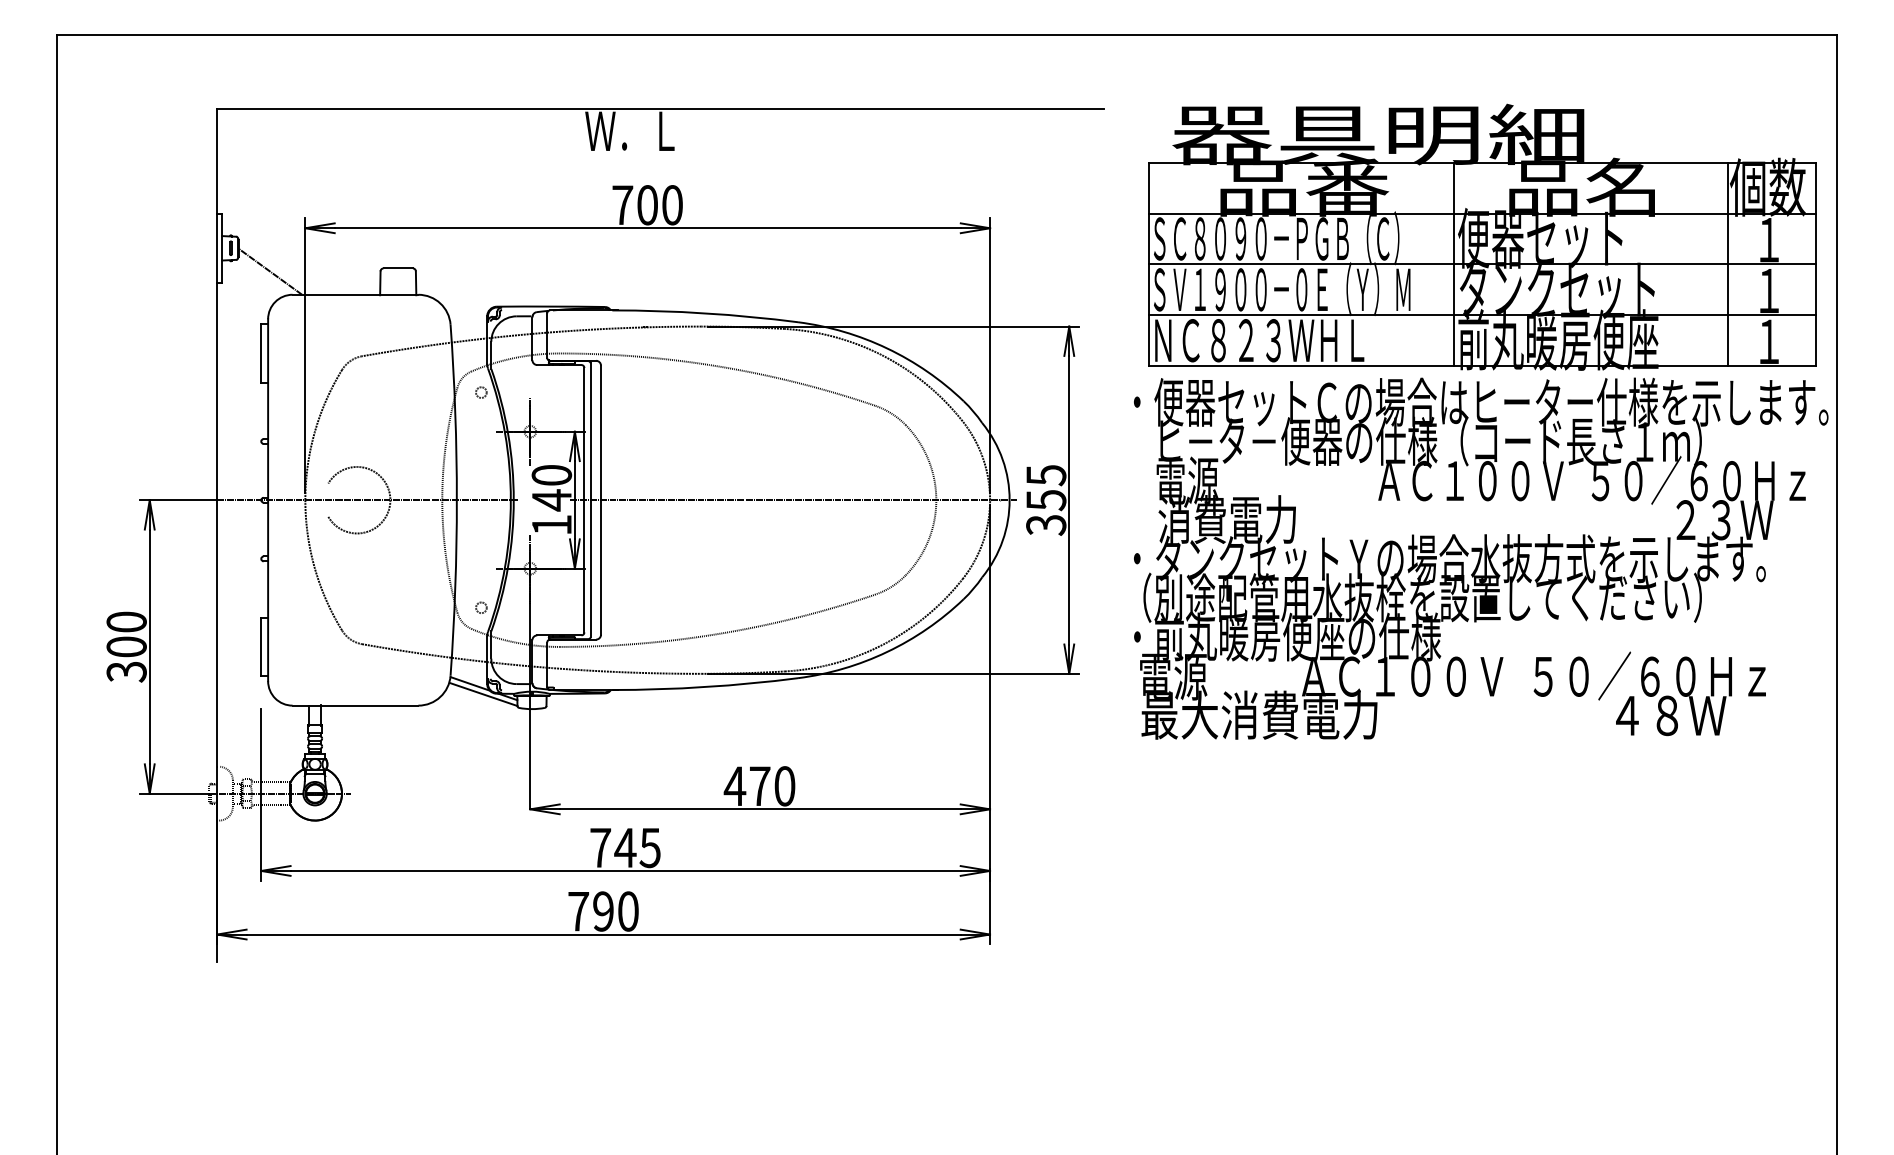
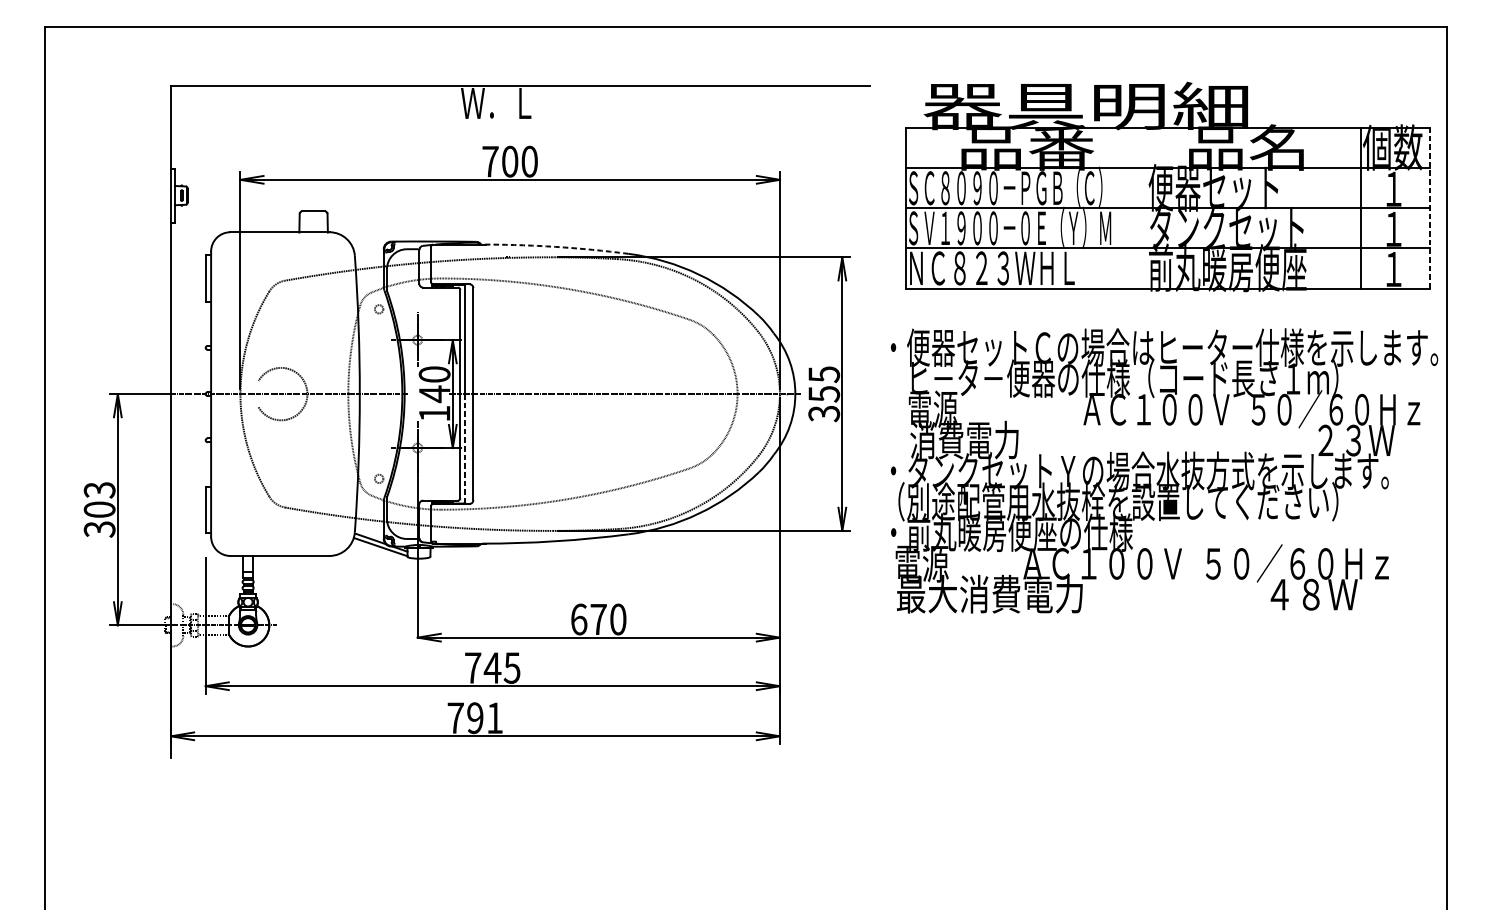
line: (1453, 264) -> (1145, 208), removed
line: (1815, 264) -> (1430, 208), solid -> dashed
line: (270, 271) -> (212, 213), removed
arc: (705, 313) -> (555, 246), solid -> dashed
text: (1481, 558) -> (1164, 470), moved
line: (590, 569) -> (465, 448), solid -> dashed
text: (126, 621) -> (99, 489), 300 -> 303
text: (734, 786) -> (578, 619), 470 -> 670
text: (628, 911) -> (495, 718), 790 -> 791

